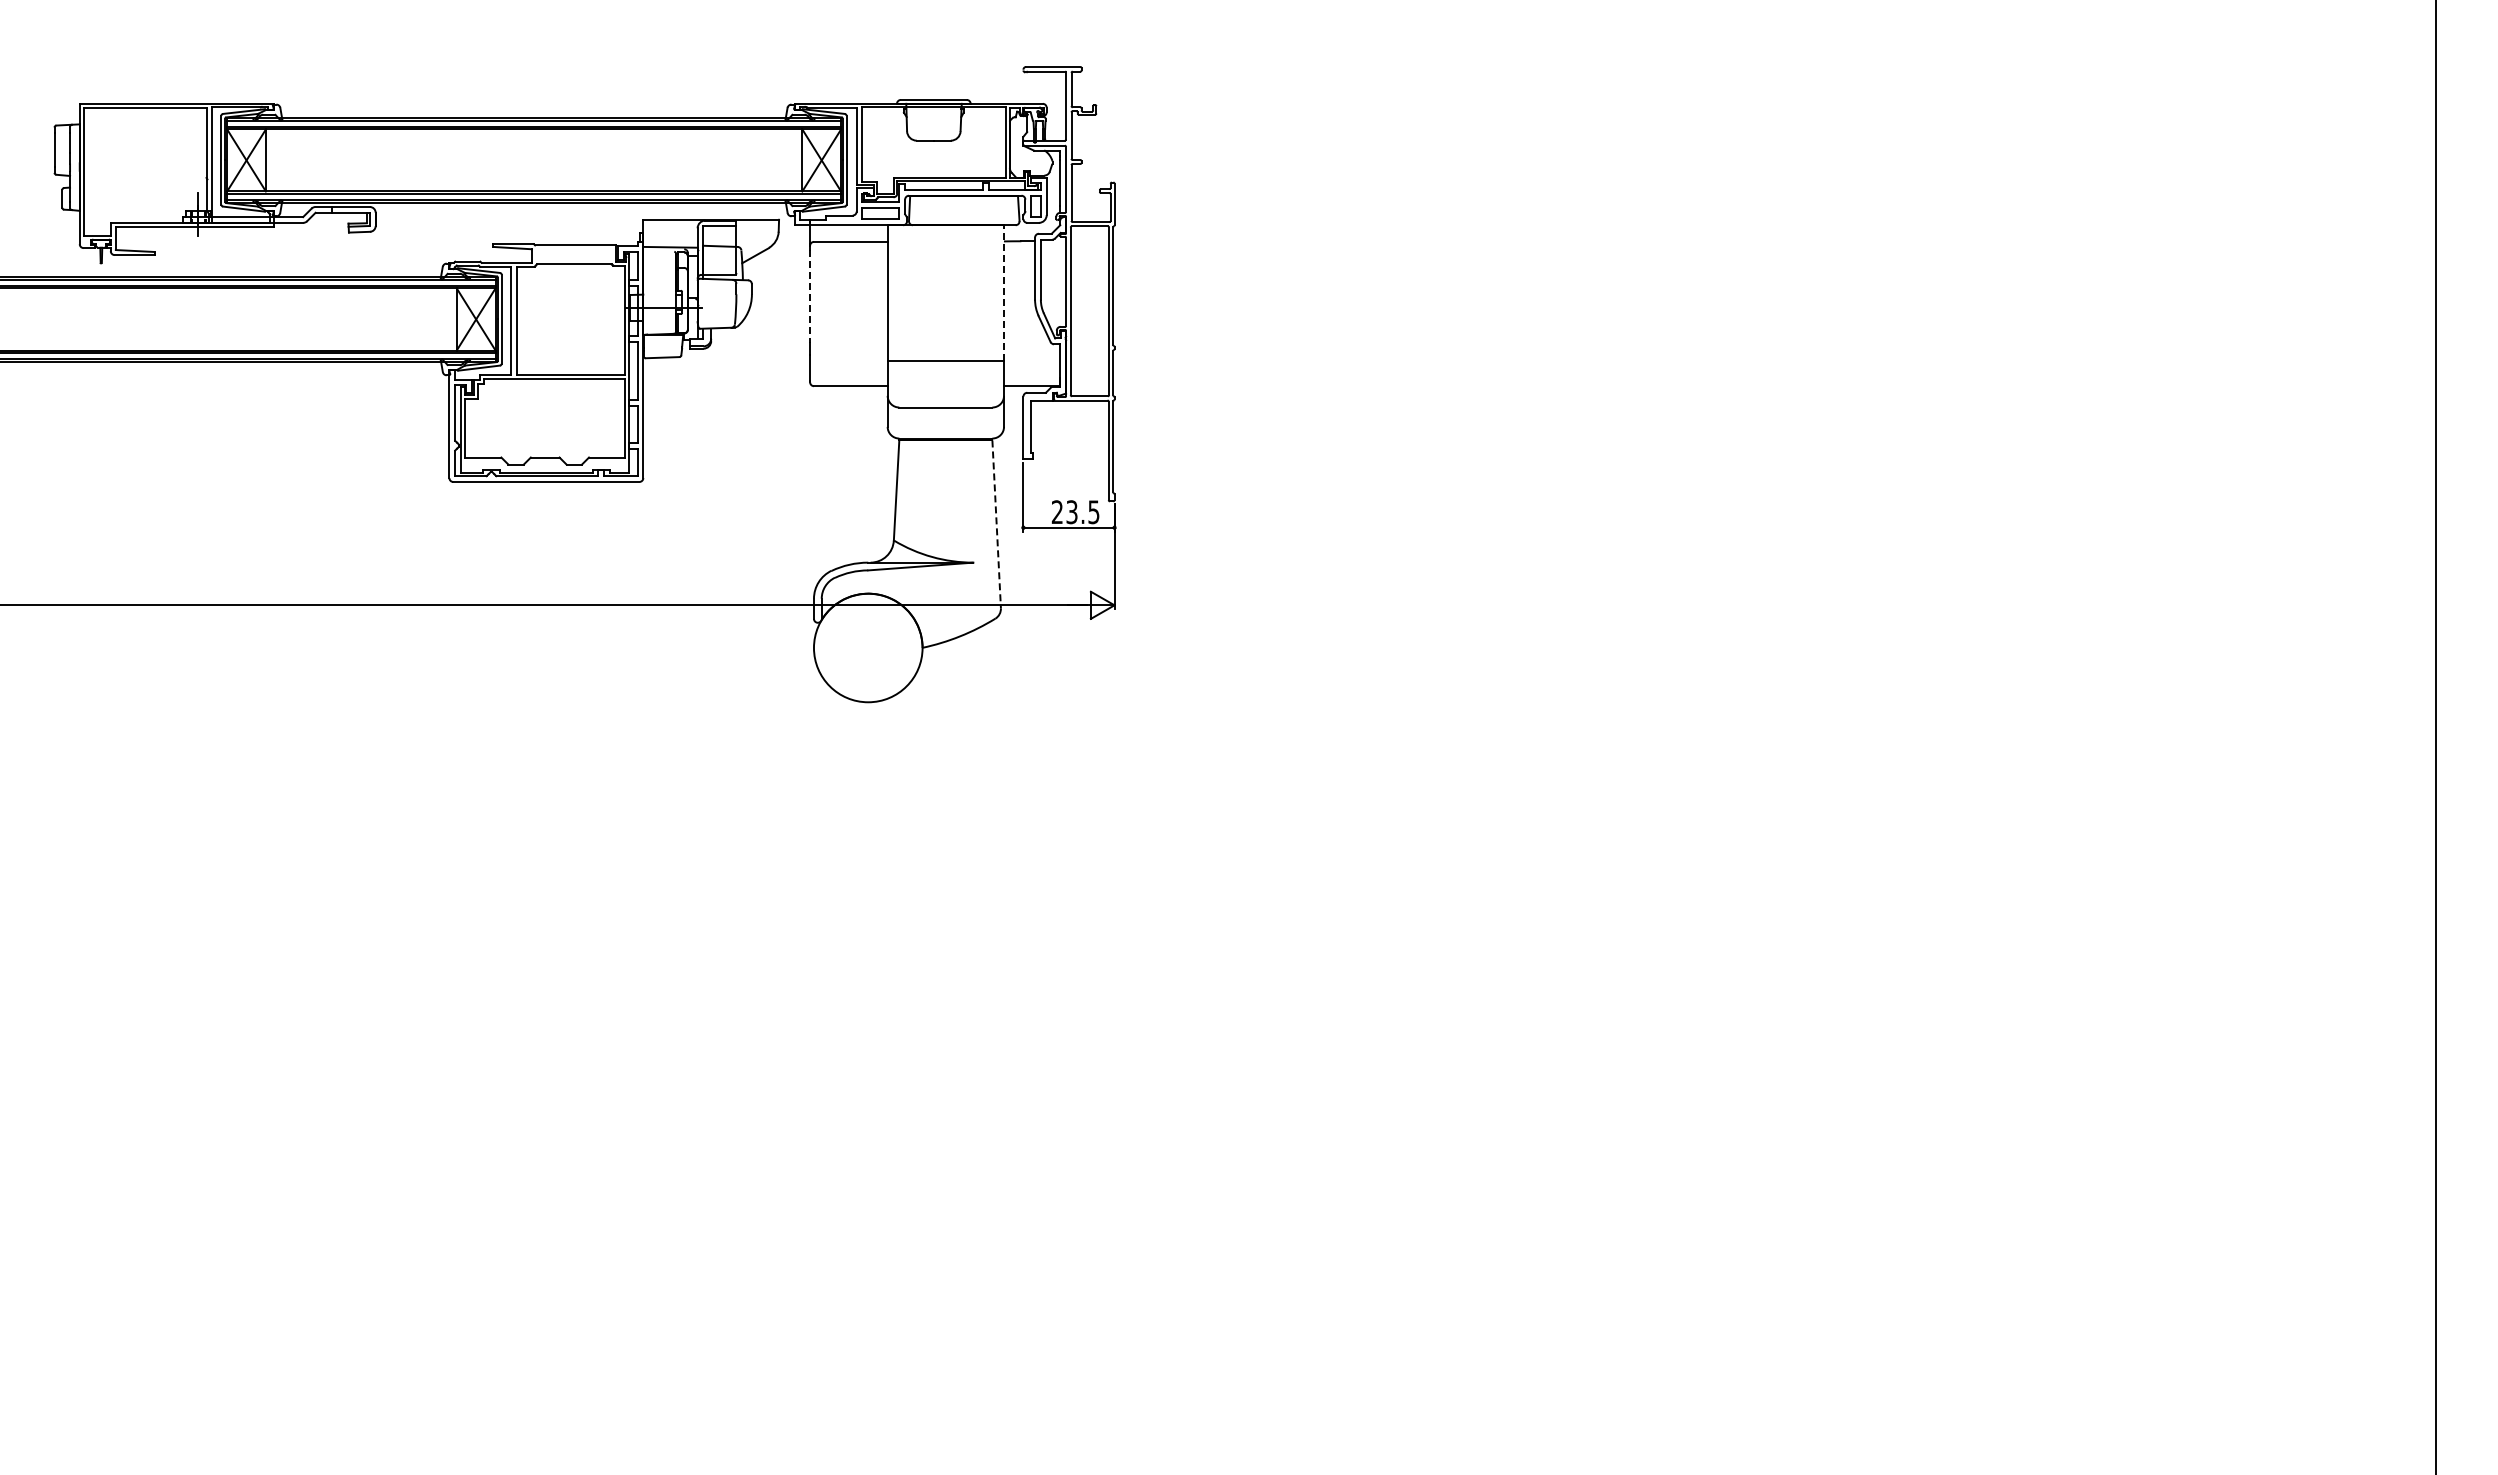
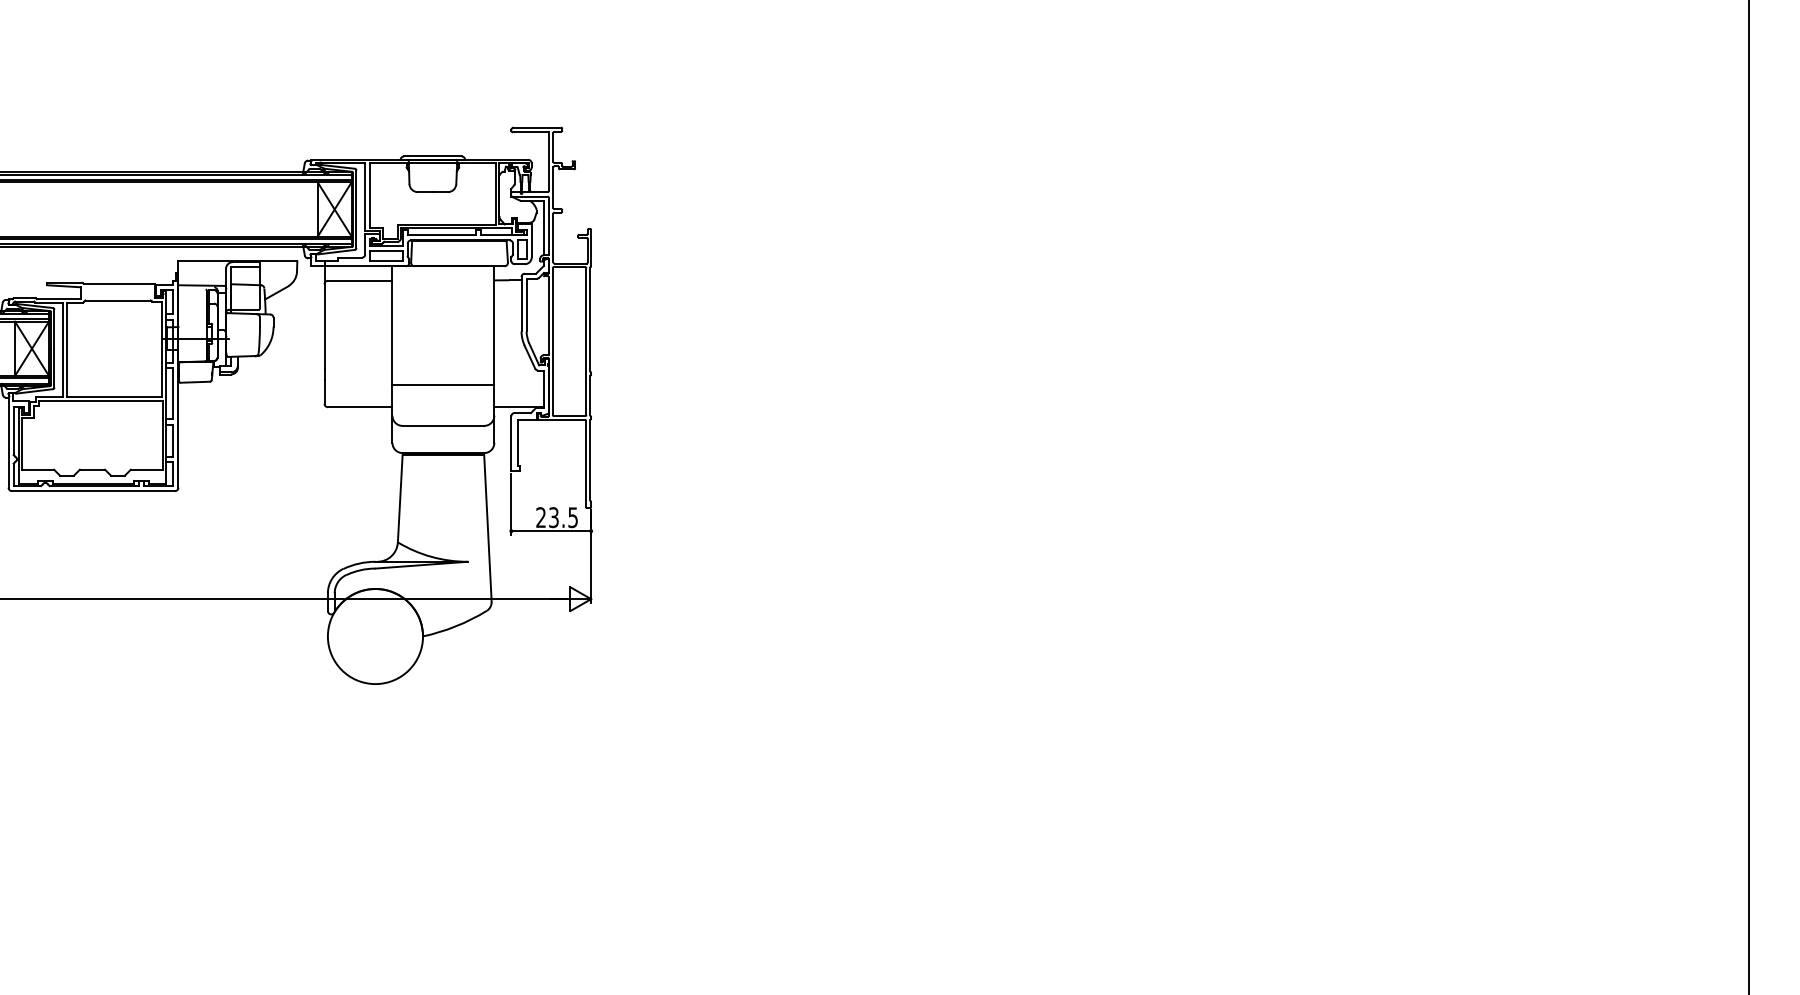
line: (1004, 293) -> (494, 326), dashed -> solid
line: (810, 296) -> (324, 328), dashed -> solid
line: (996, 524) -> (487, 528), dashed -> solid

